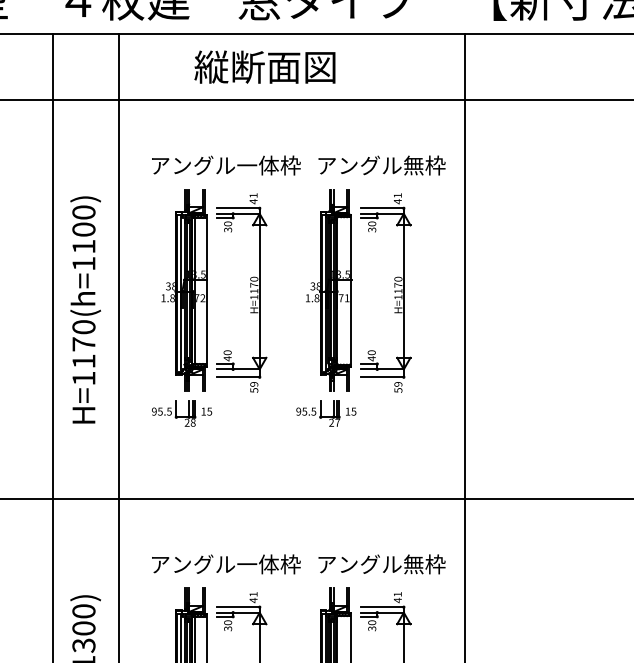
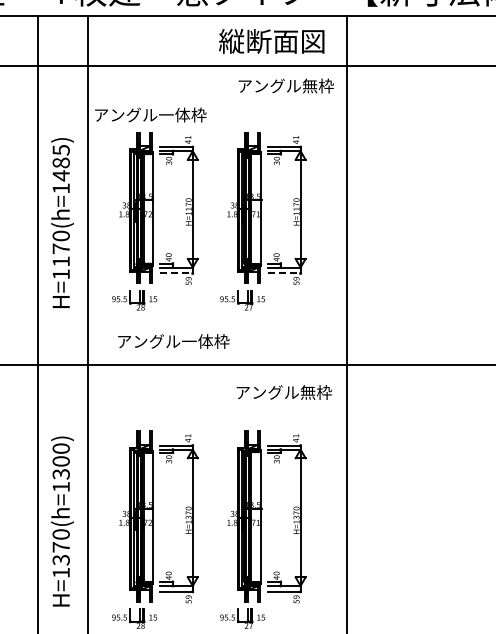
text: (264, 67) -> (271, 41), moved
text: (225, 164) -> (150, 114), moved
text: (380, 164) -> (285, 85), moved
text: (82, 230) -> (60, 163), H=1170(h=1100) -> H=1170(h=1485)
line: (239, 377) -> (177, 273), solid -> dashed
line: (382, 377) -> (284, 273), solid -> dashed
text: (225, 564) -> (173, 341), moved
text: (380, 564) -> (283, 392), moved

